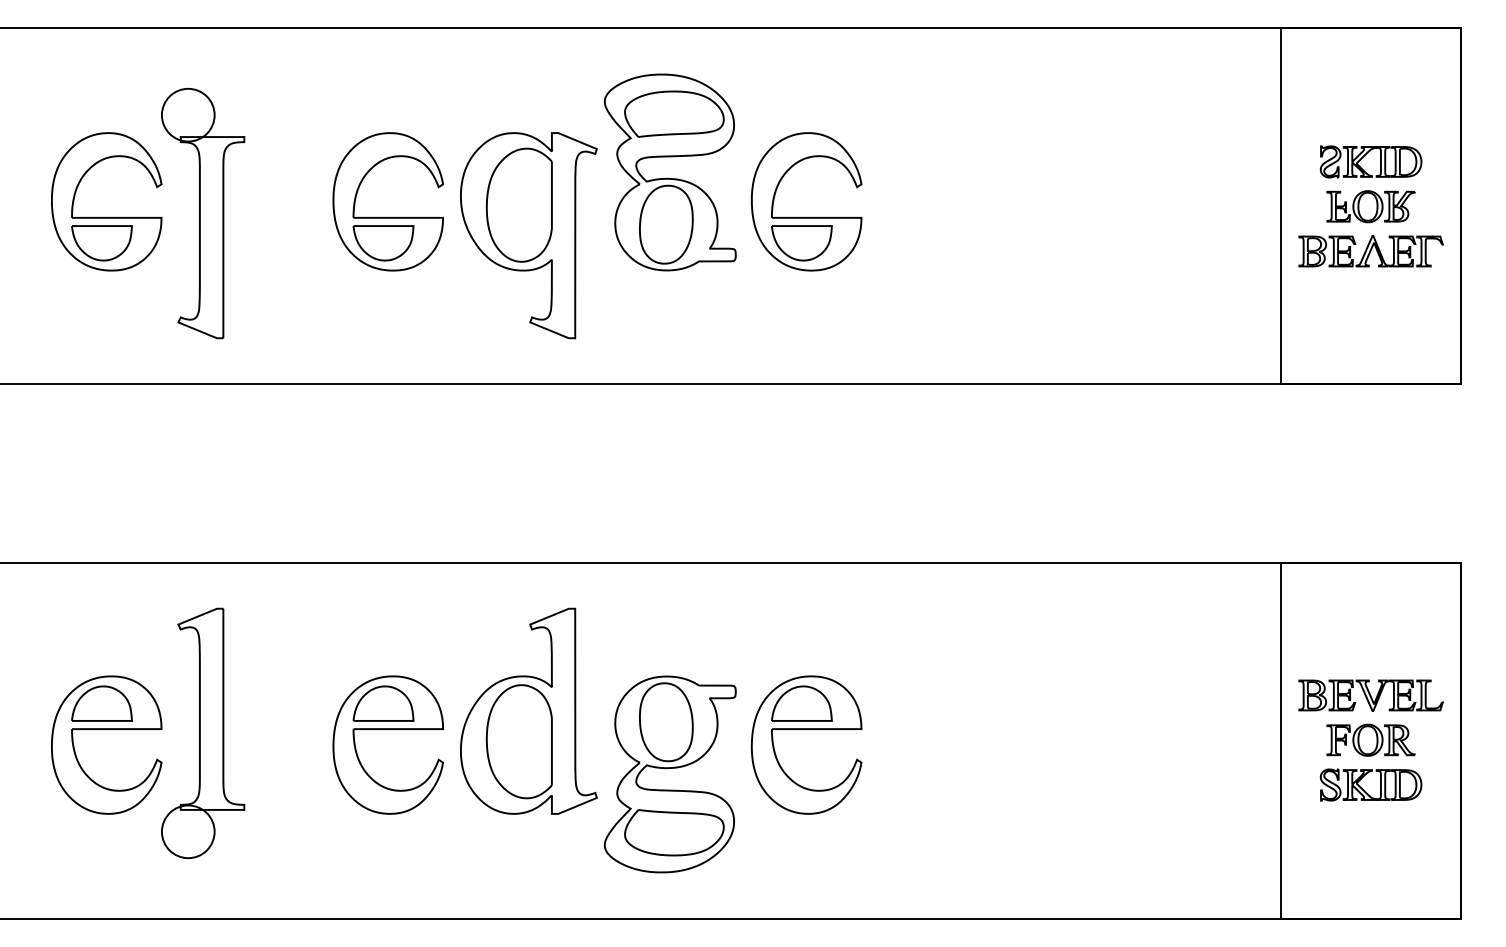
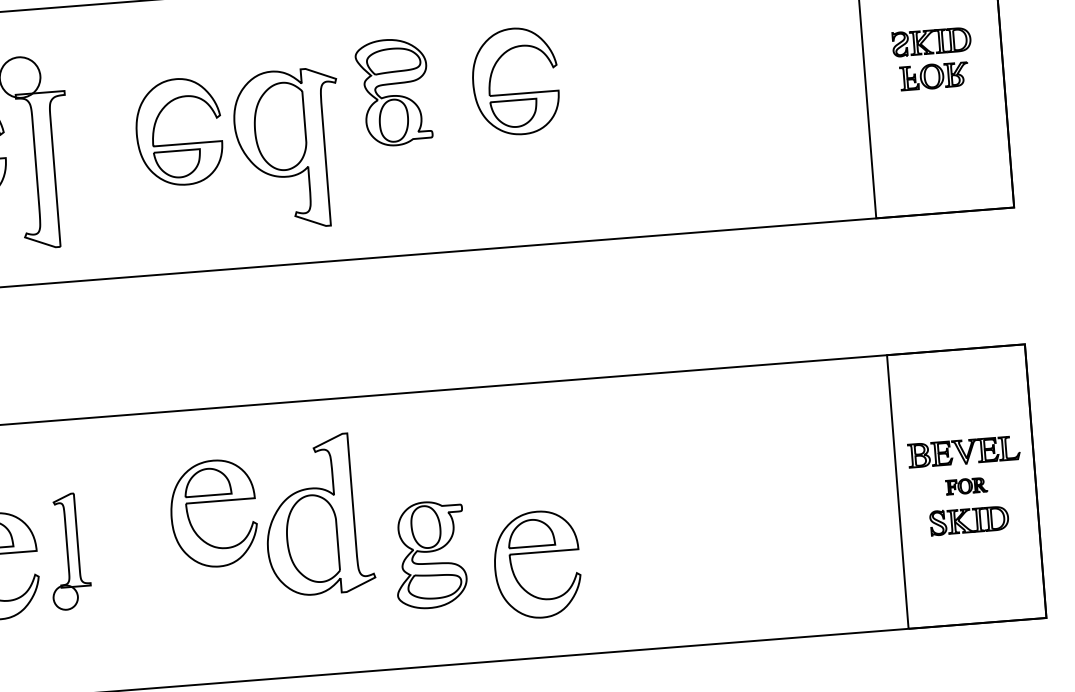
part: (669, 172) -> (393, 92), size x0.7
part: (806, 217) -> (516, 93), moved
part: (1370, 251) -> (936, 110), removed
part: (387, 729) -> (212, 501), moved
part: (806, 729) -> (536, 552), moved
part: (203, 733) -> (69, 551), size x0.6
part: (1370, 739) -> (966, 485), size x0.6
part: (669, 774) -> (429, 555), size x0.7

